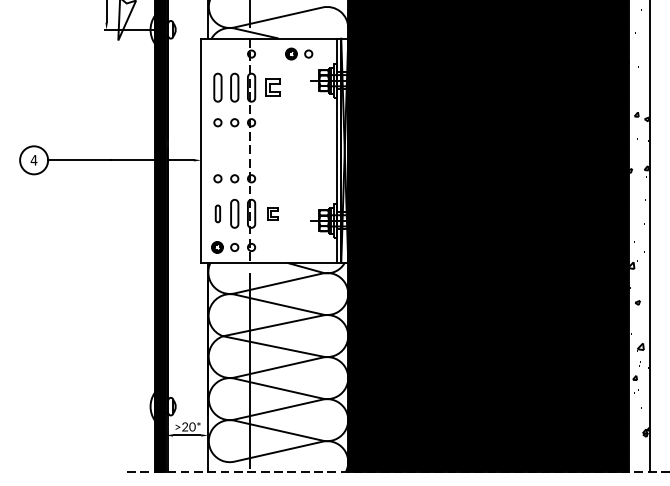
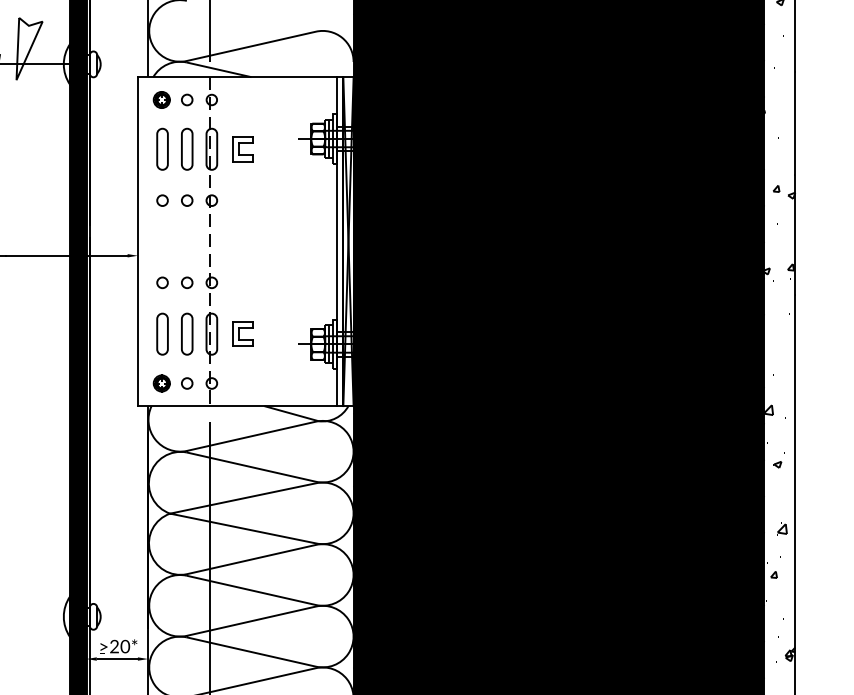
part: (299, 53) -> (173, 99), moved
part: (217, 213) -> (161, 333), size x1.67
part: (272, 213) -> (242, 333), size x1.43

